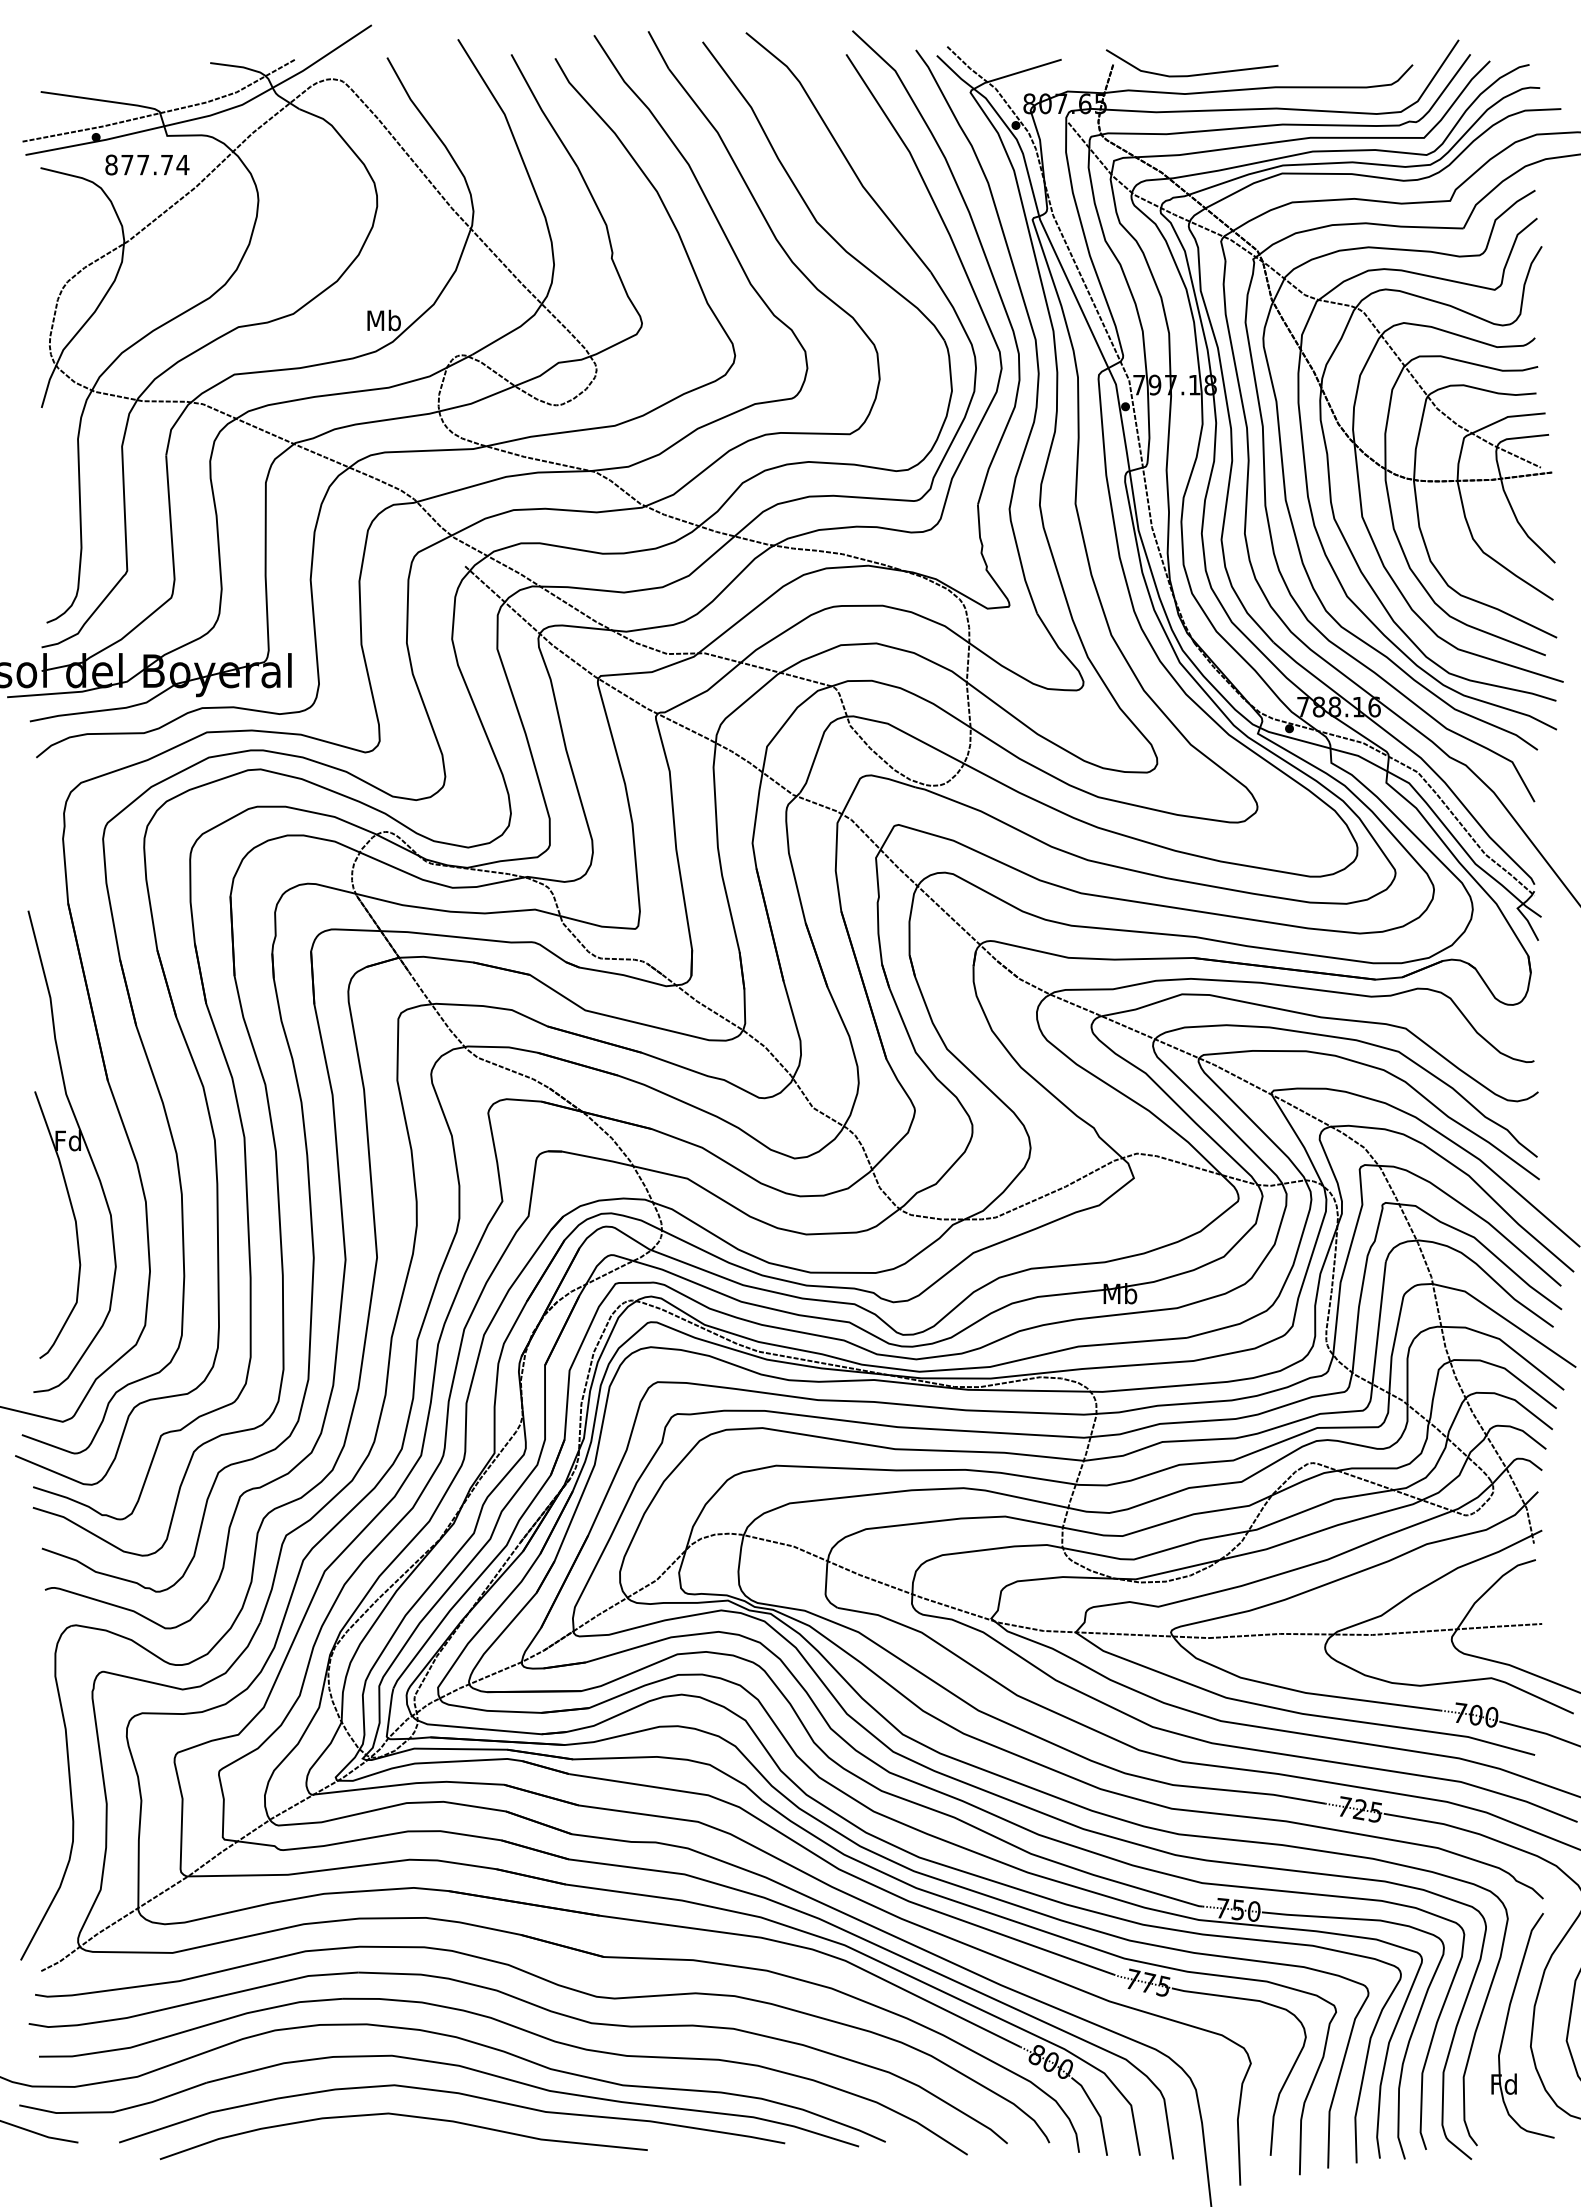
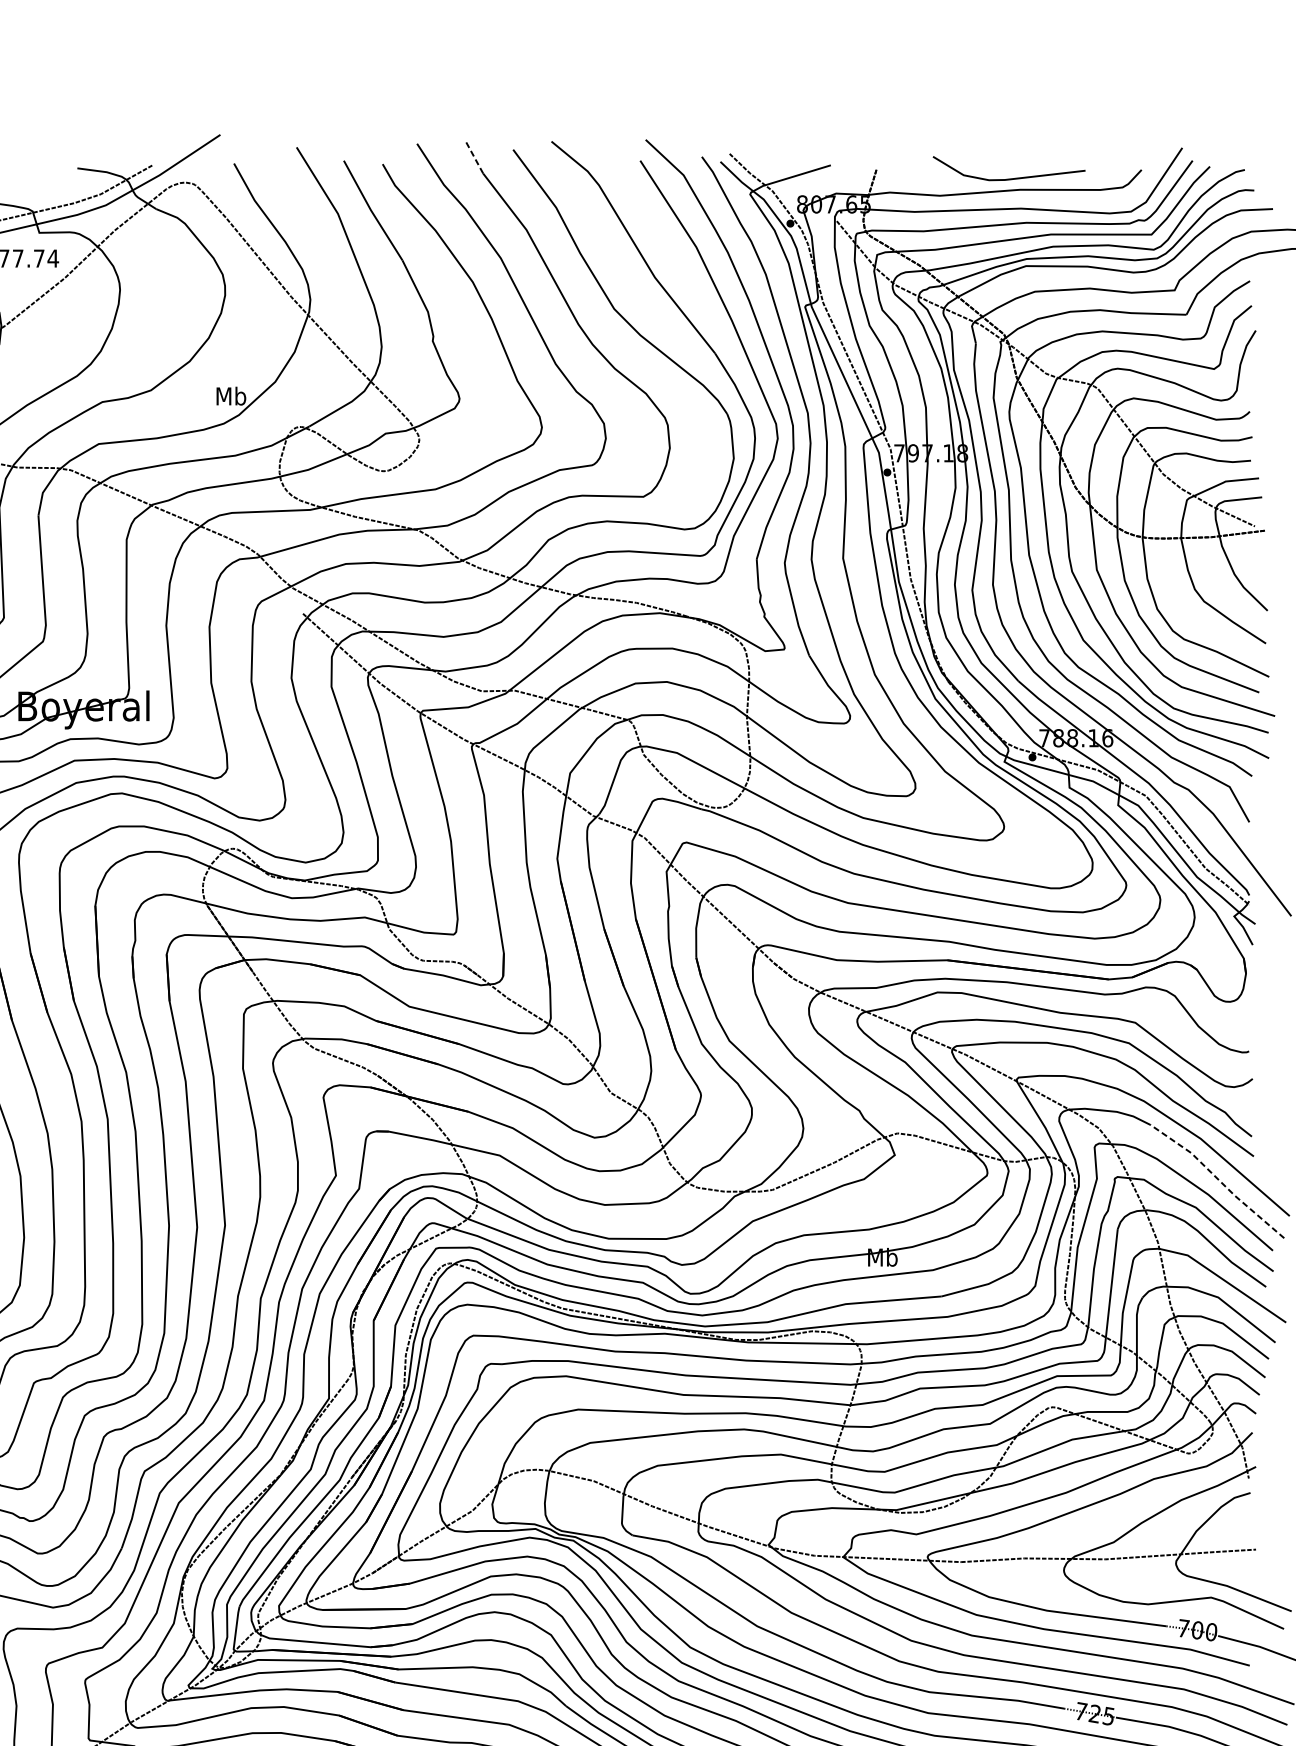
line: (658, 49) -> (474, 156), solid -> dashed
line: (1191, 74) -> (1008, 178), moved
line: (1500, 1206) -> (1219, 1180), solid -> dashed

